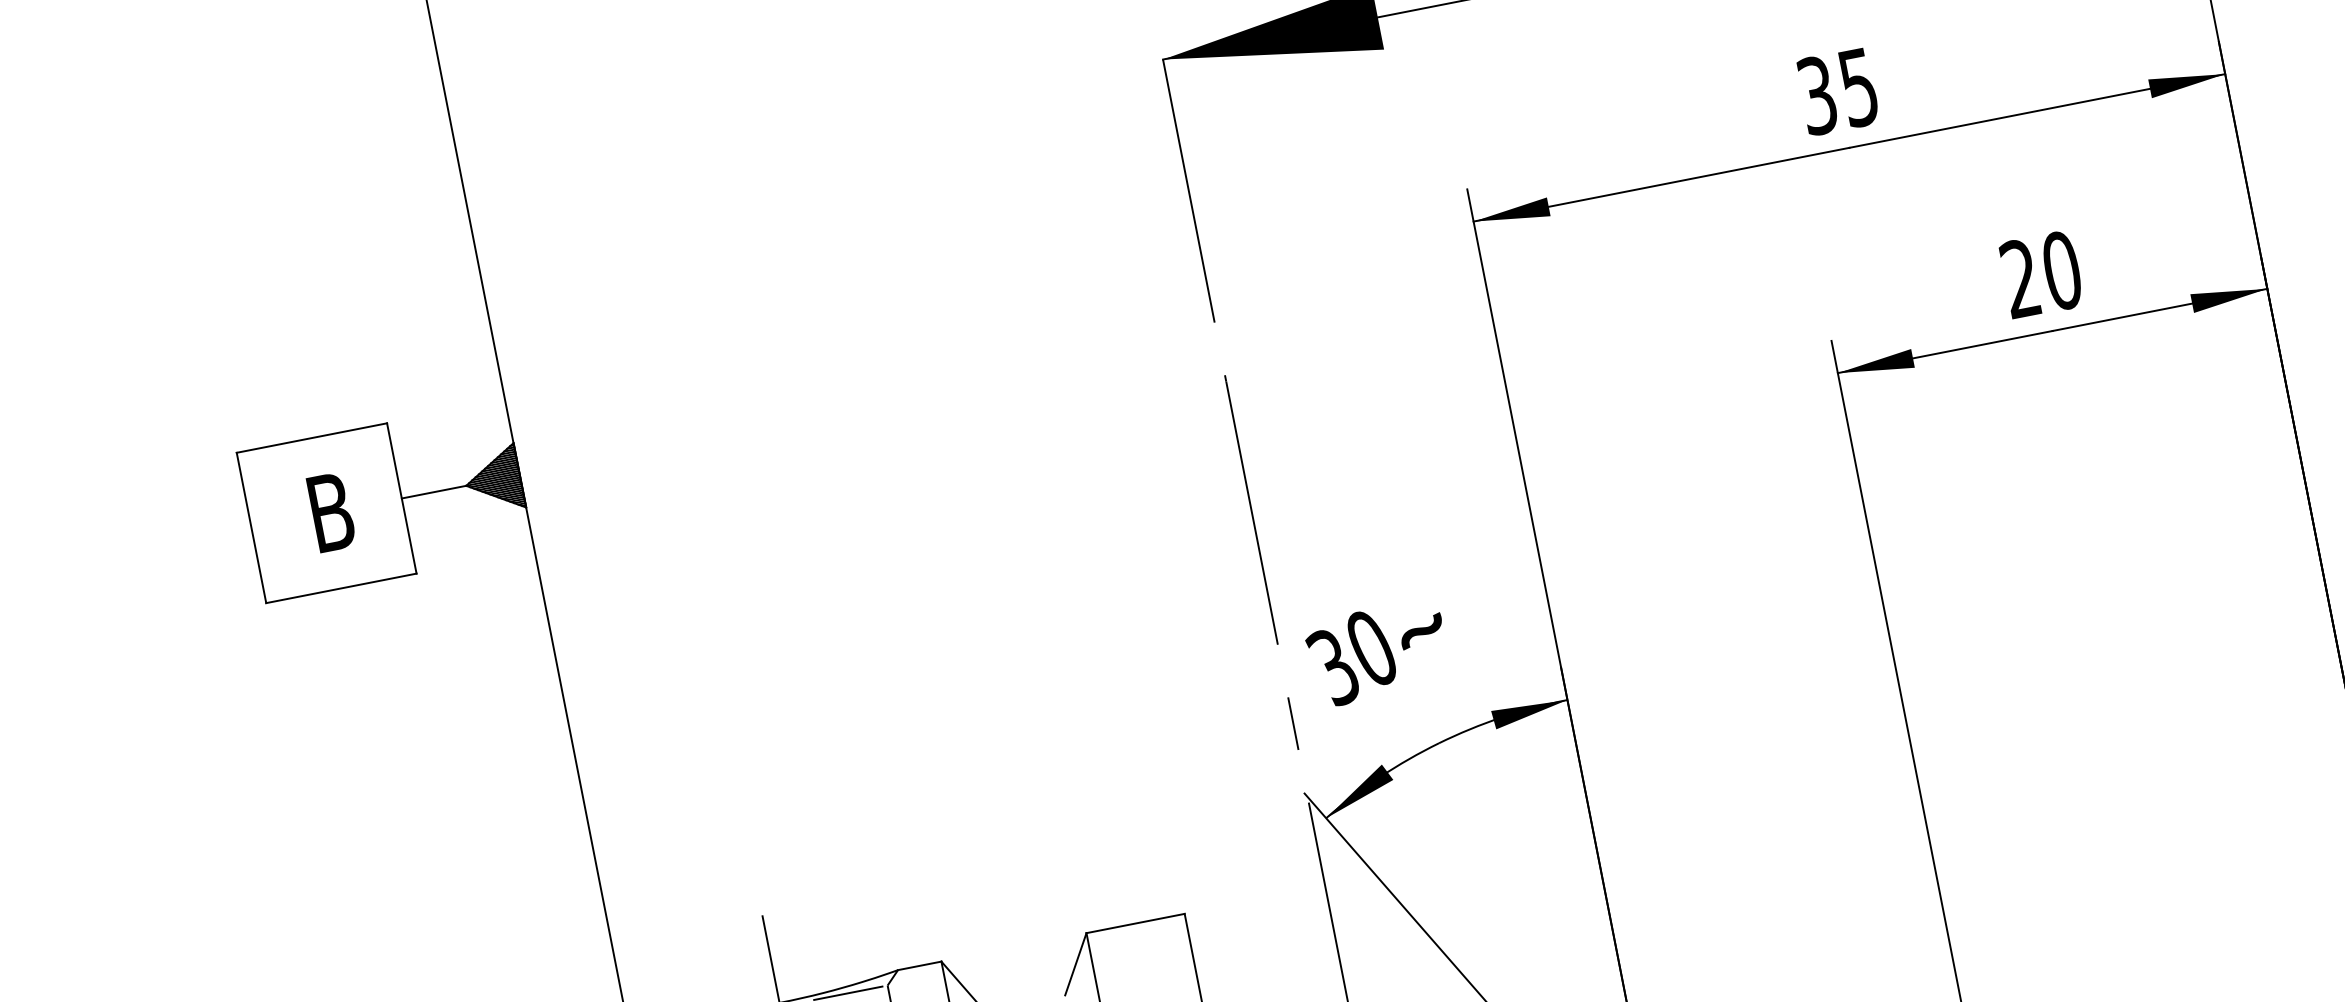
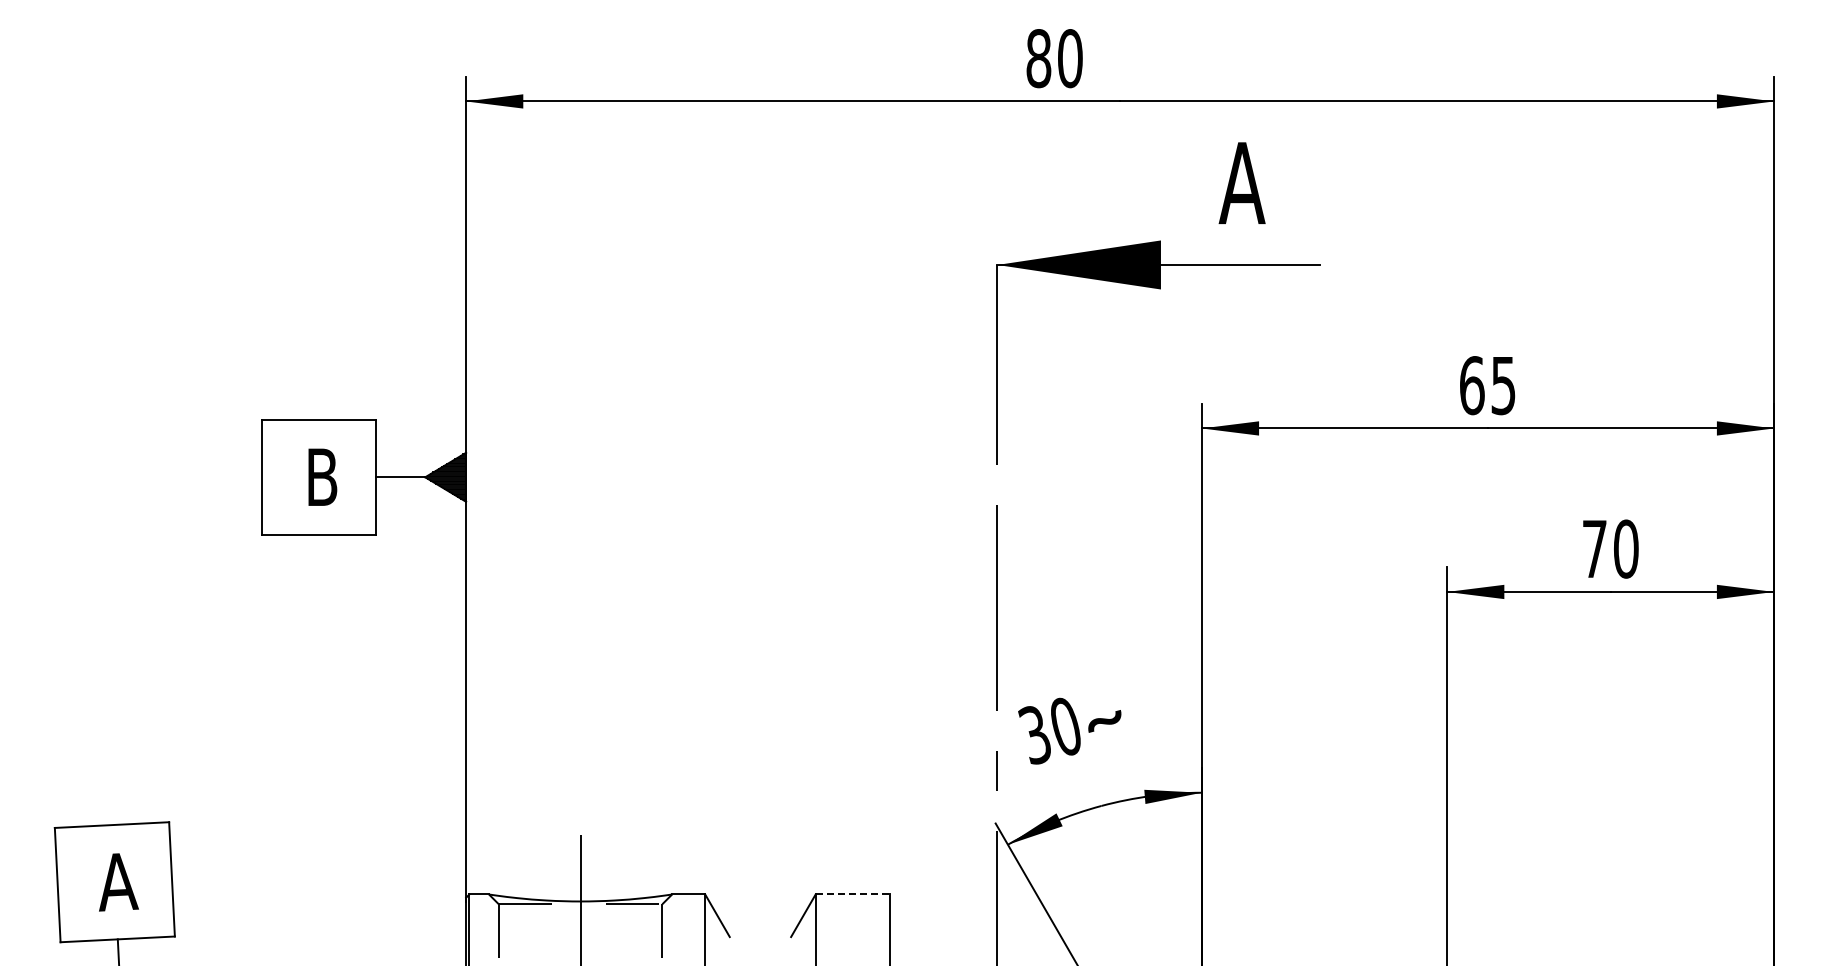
text: (1818, 95) -> (1472, 385), 35 -> 65
text: (2020, 278) -> (1594, 548), 20 -> 70
line: (1136, 923) -> (853, 894), solid -> dashed

